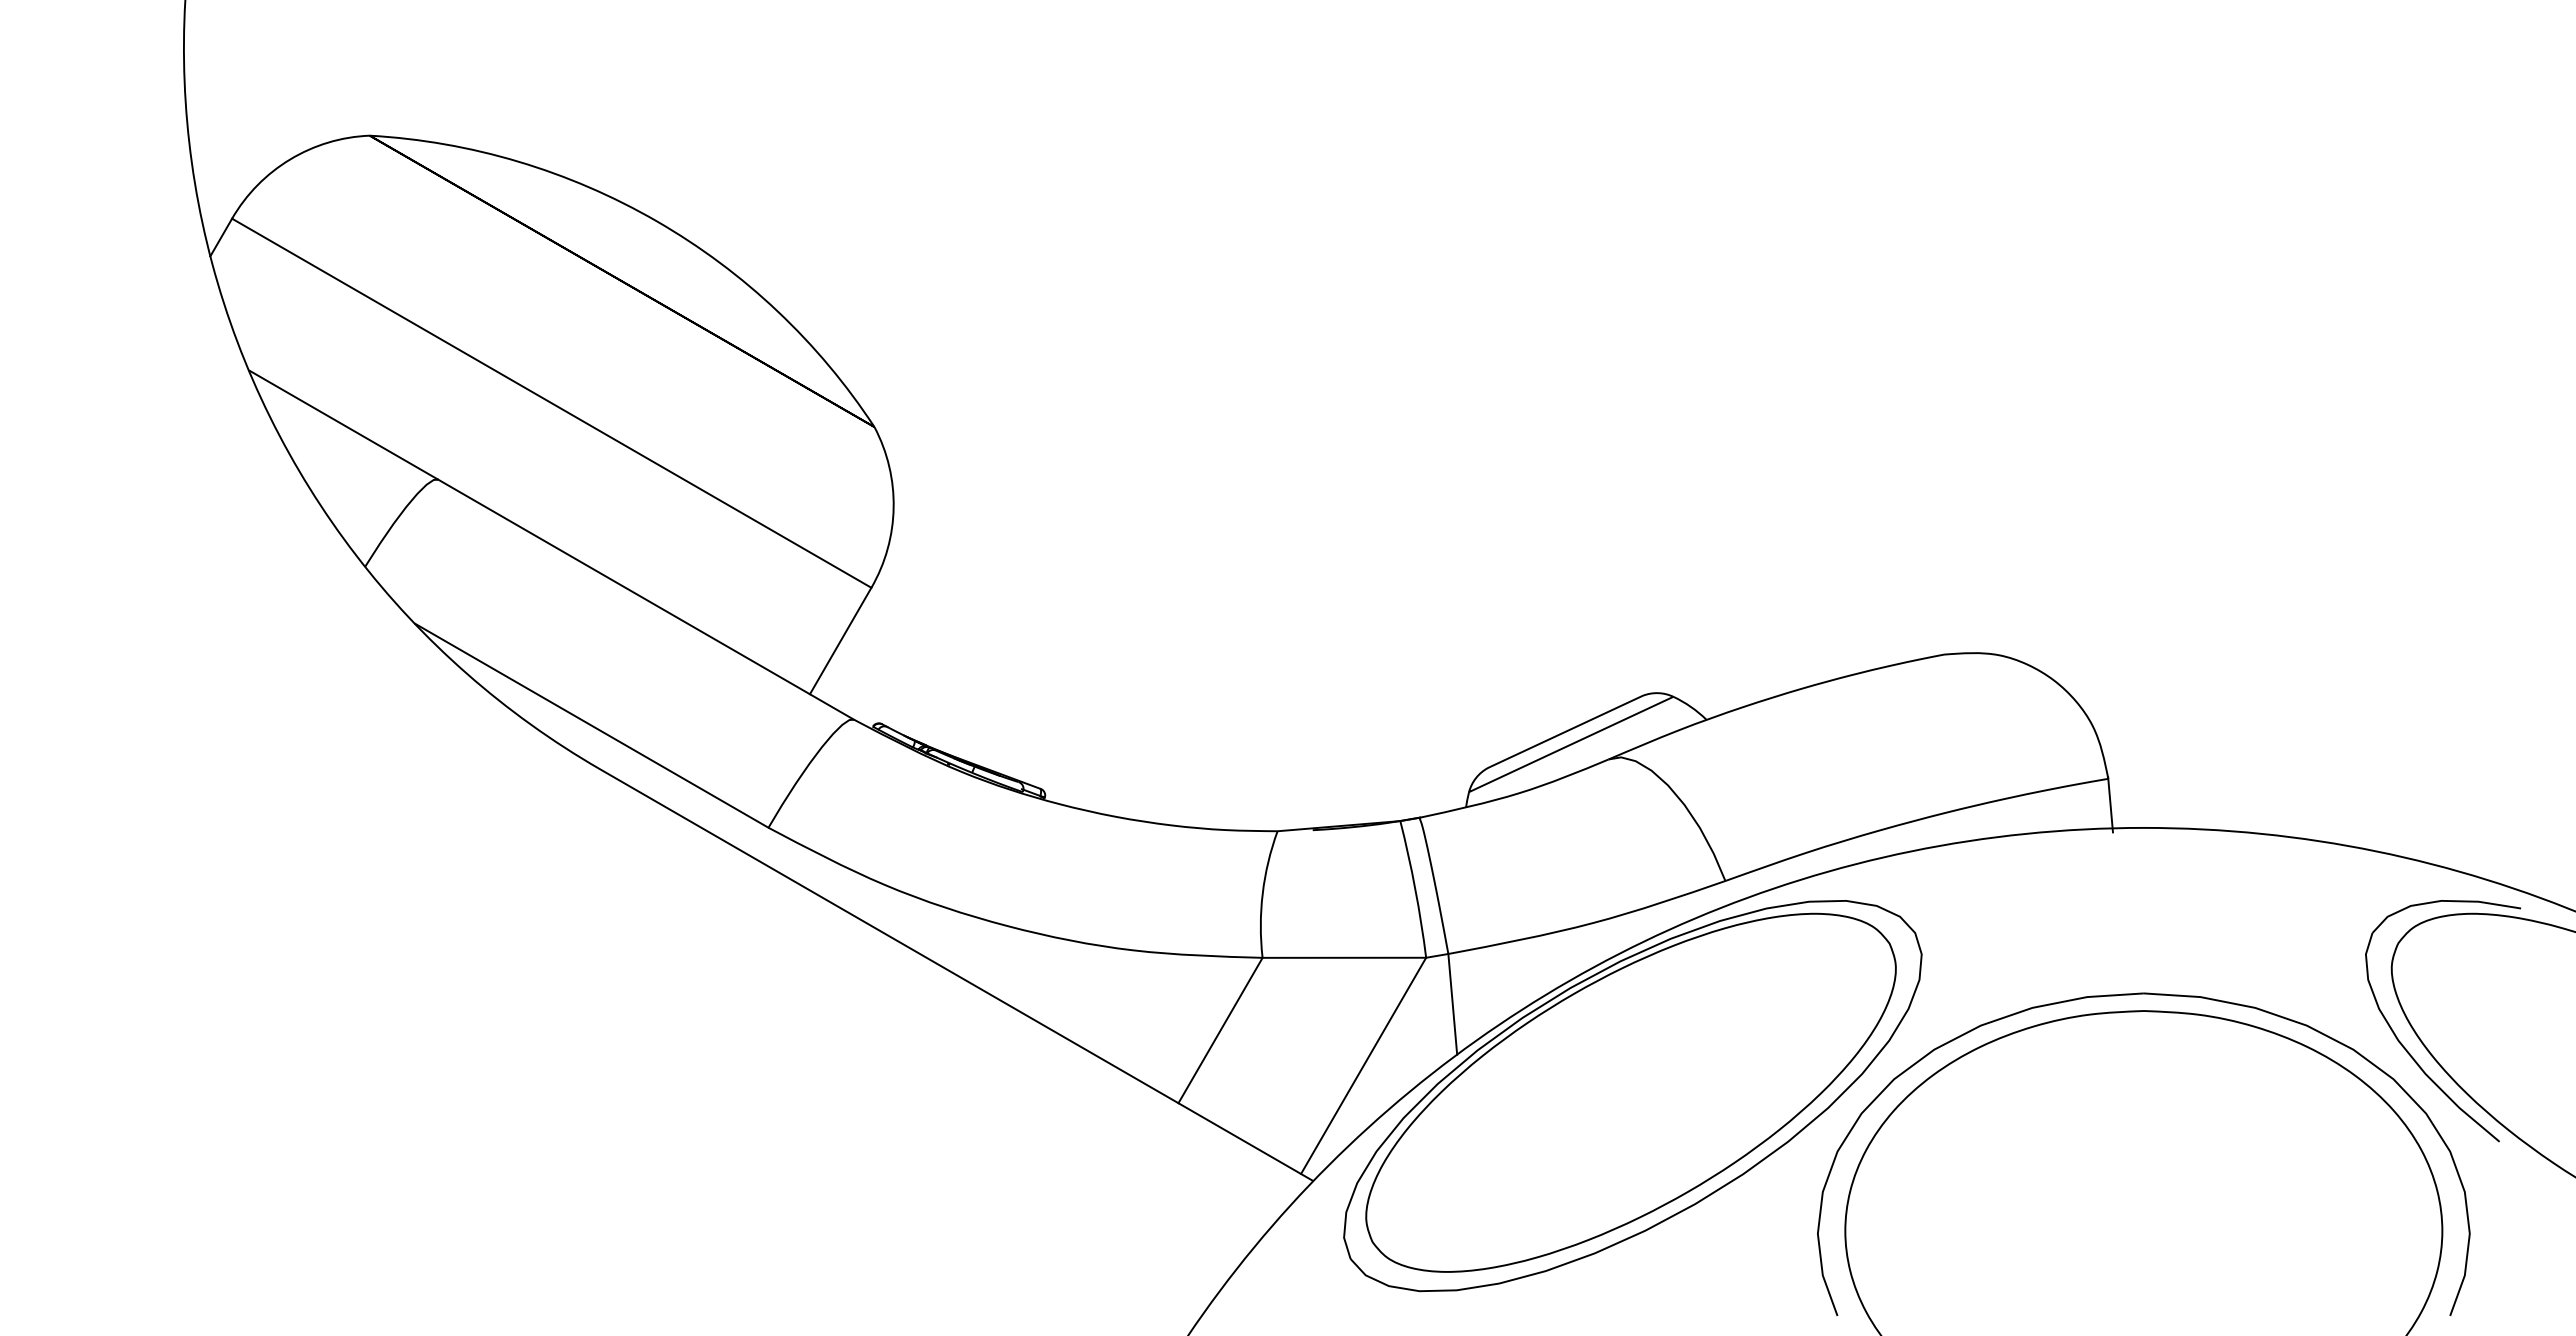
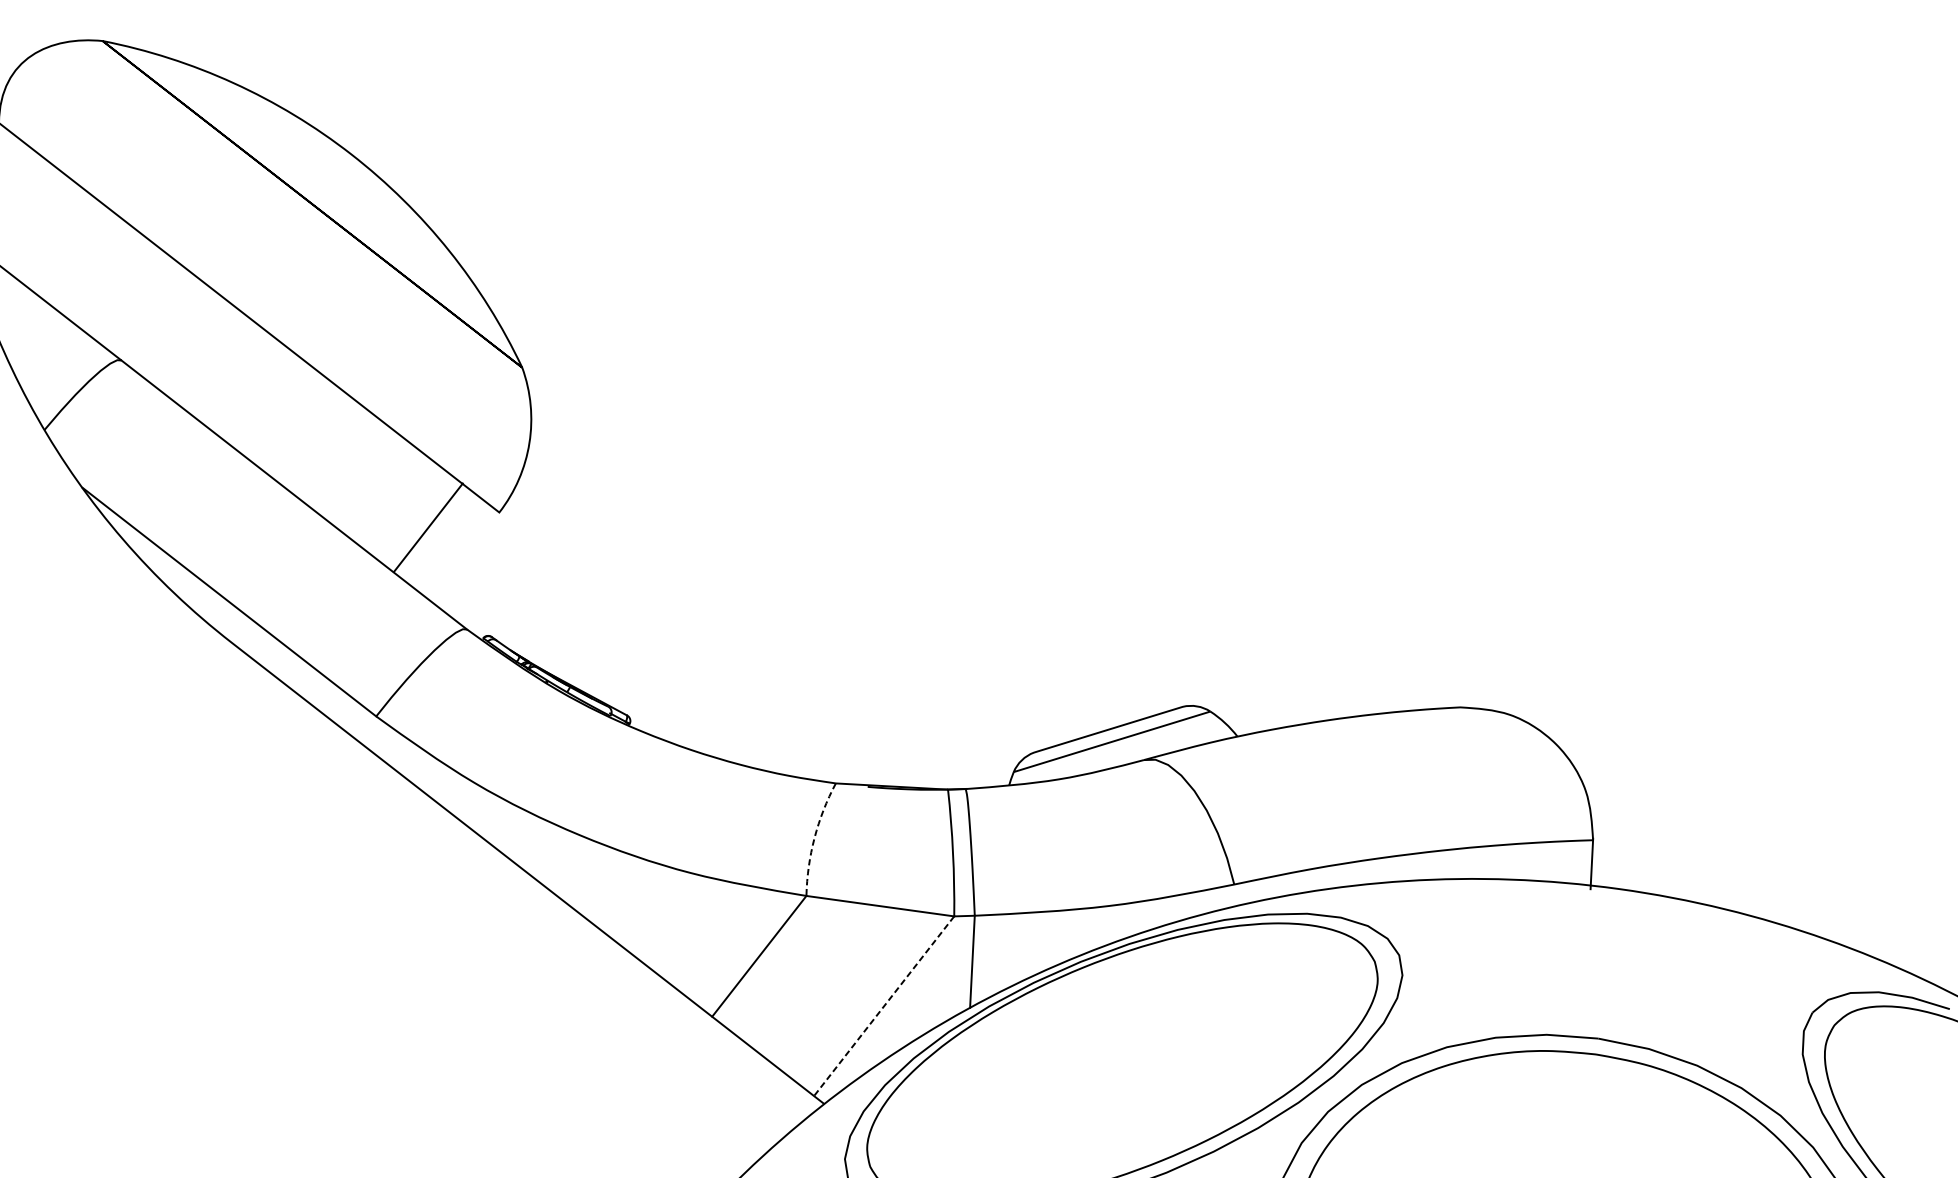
line: (840, 640) -> (428, 527), moved
arc: (1262, 893) -> (814, 837), solid -> dashed
line: (1363, 1065) -> (884, 1005), solid -> dashed

